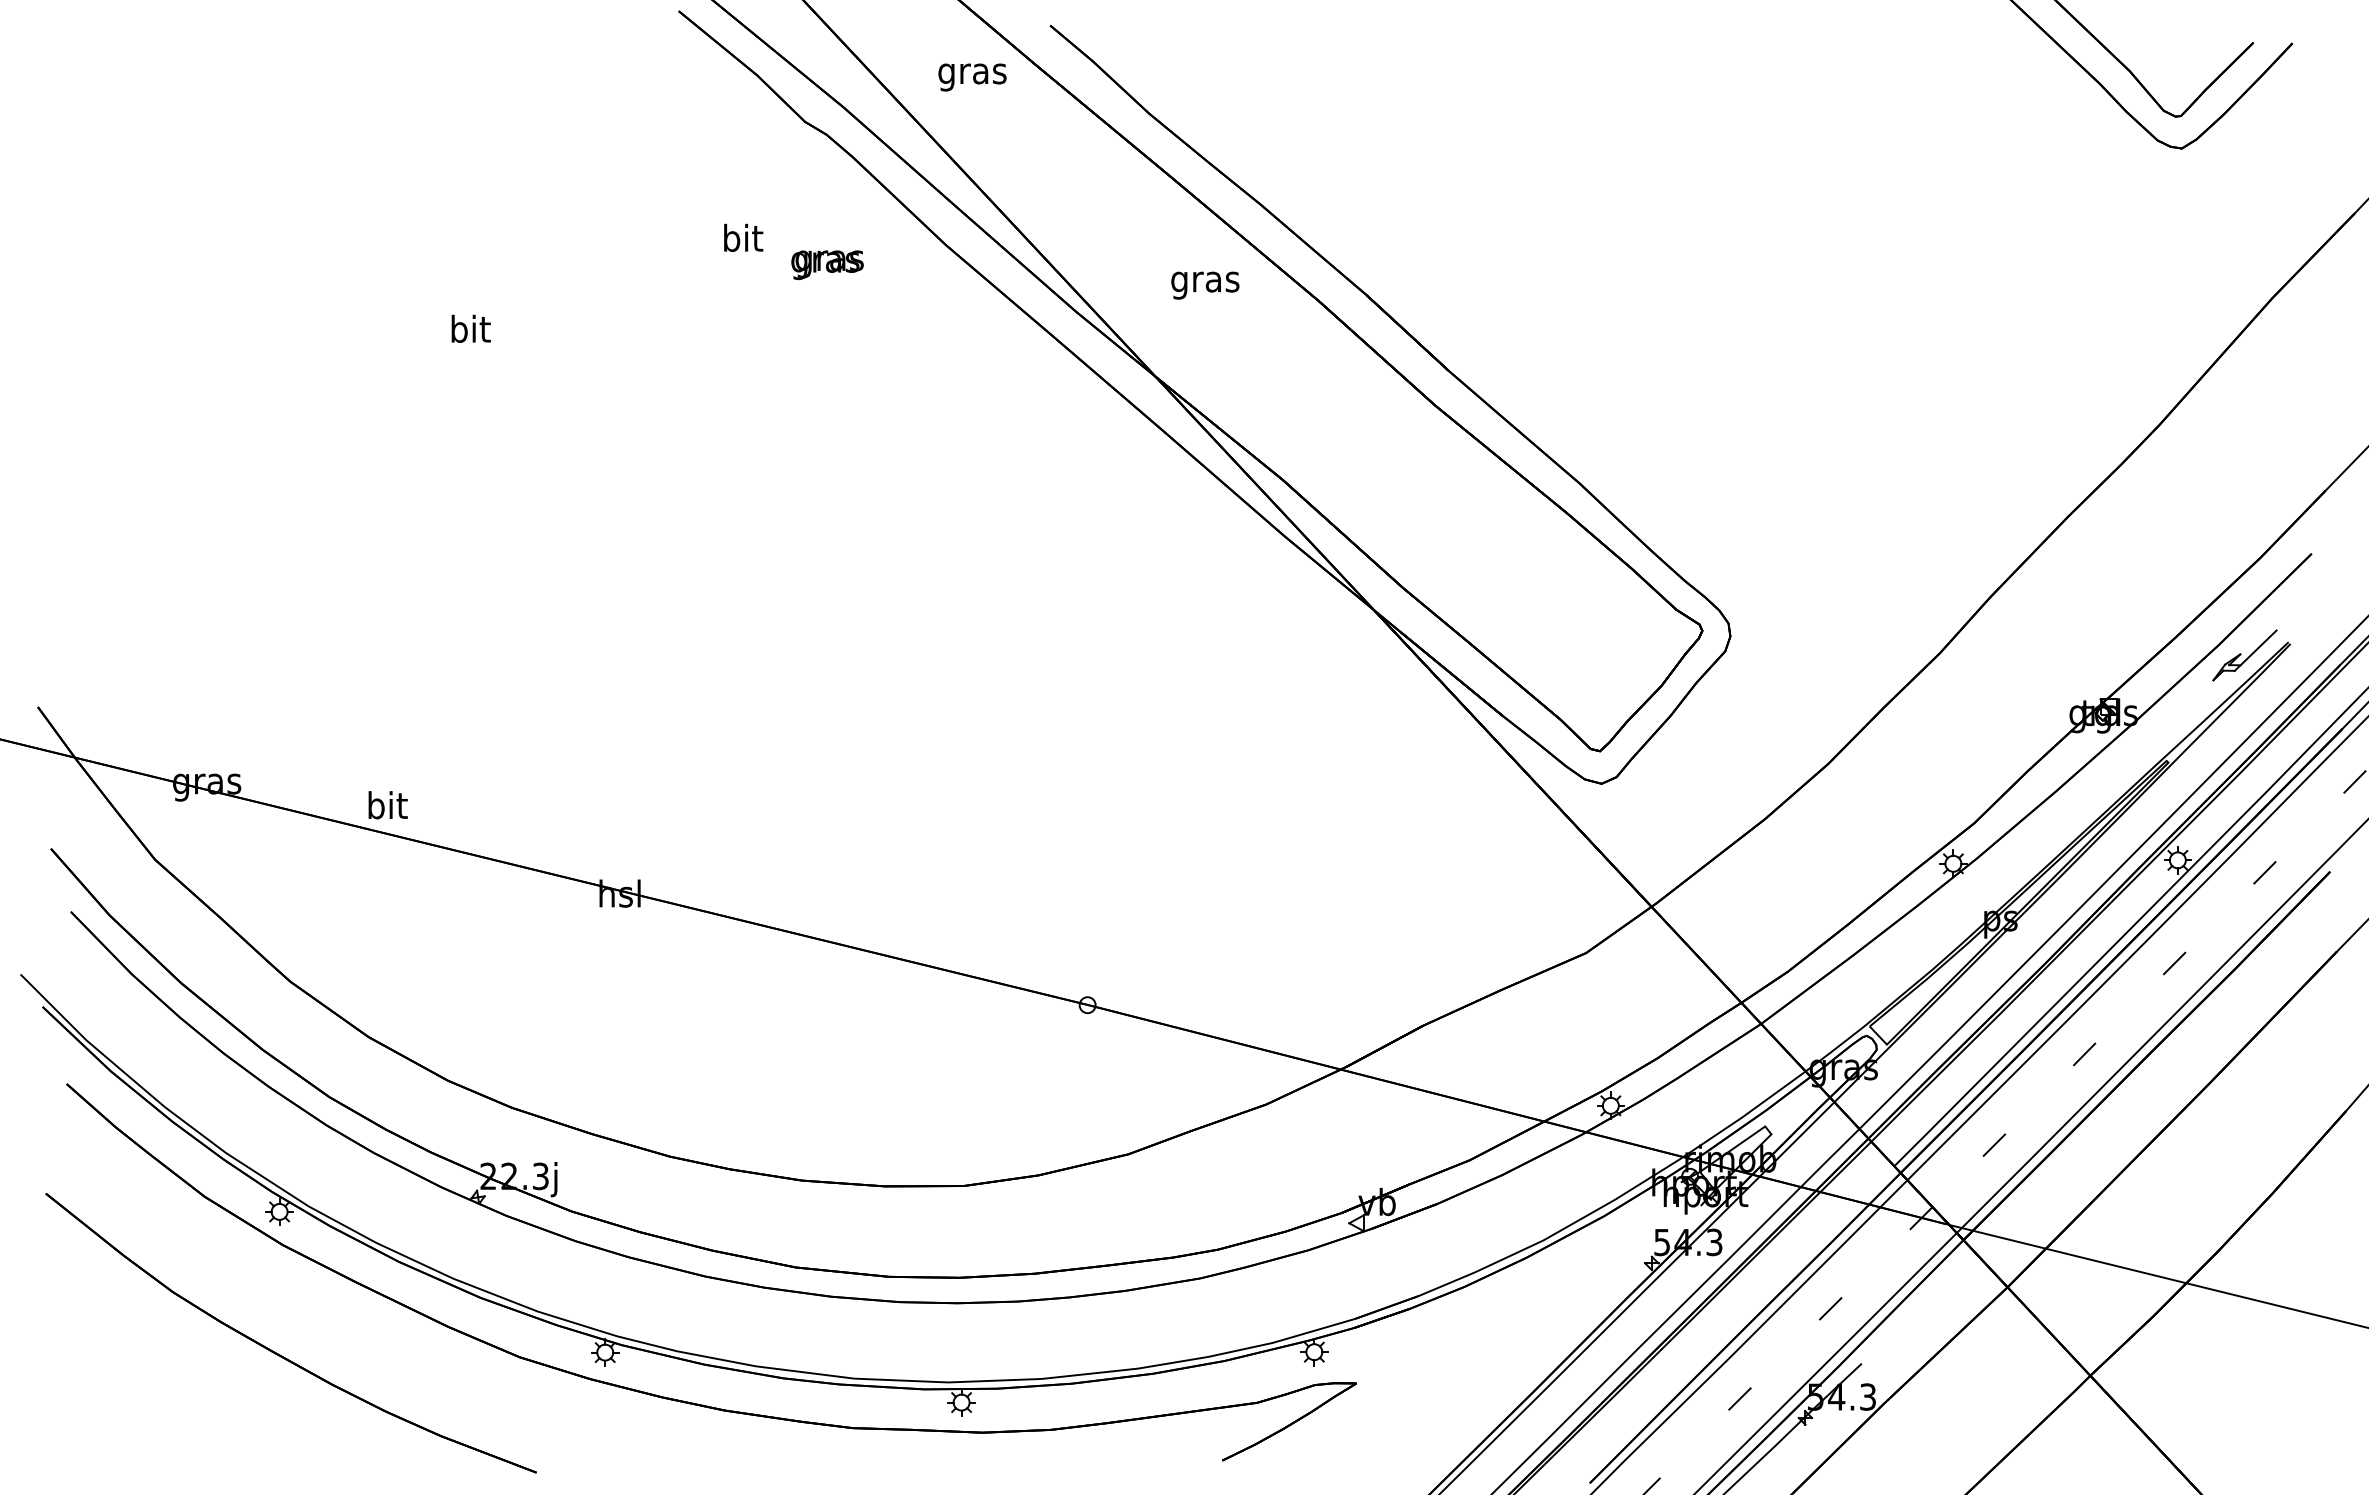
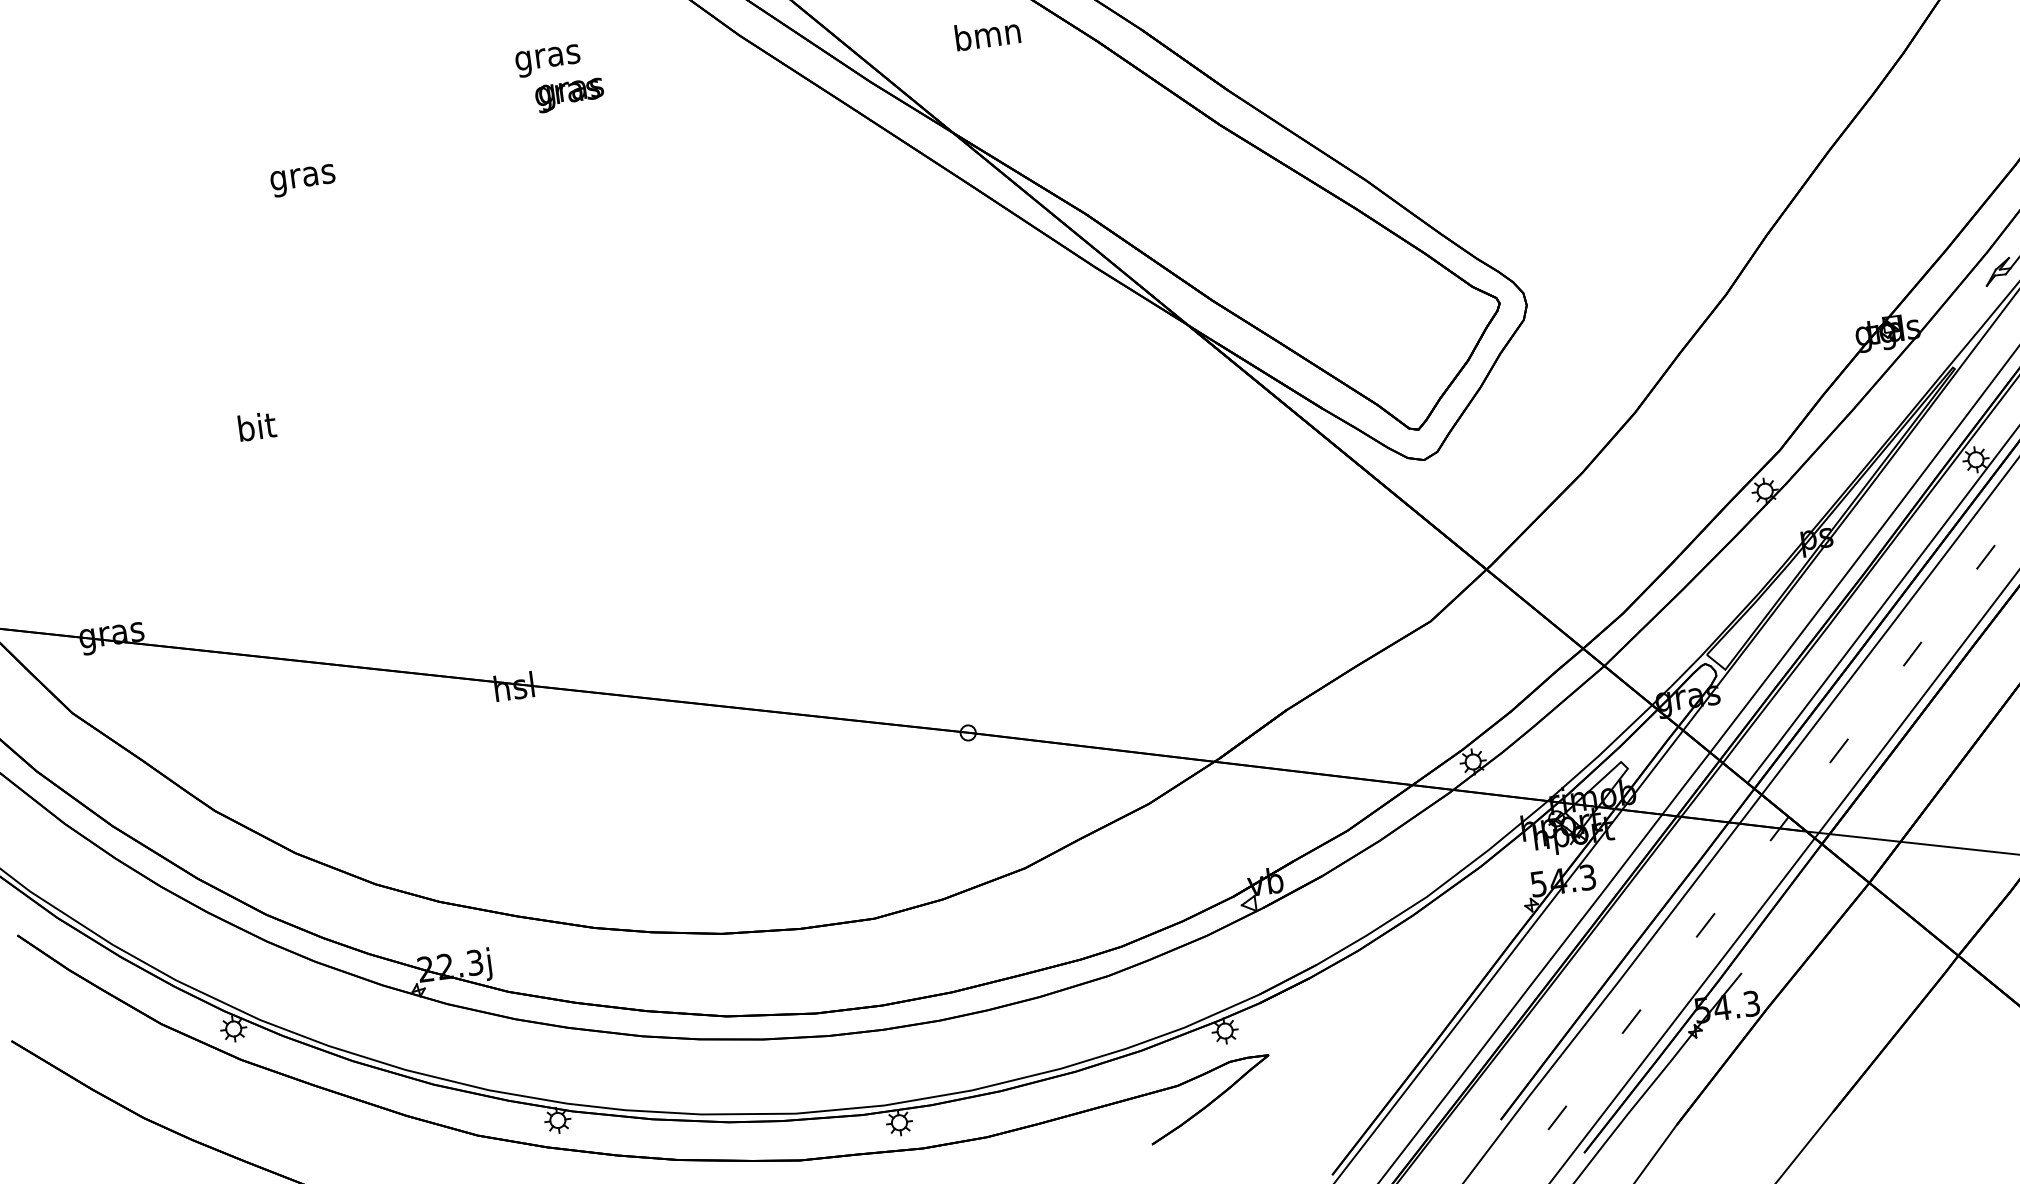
text: (742, 241) -> (547, 57), bit -> gras
text: (827, 265) -> (569, 95), moved
text: (1205, 281) -> (988, 37), gras -> bmn
text: (470, 332) -> (302, 177), bit -> gras
text: (387, 805) -> (256, 426), moved

